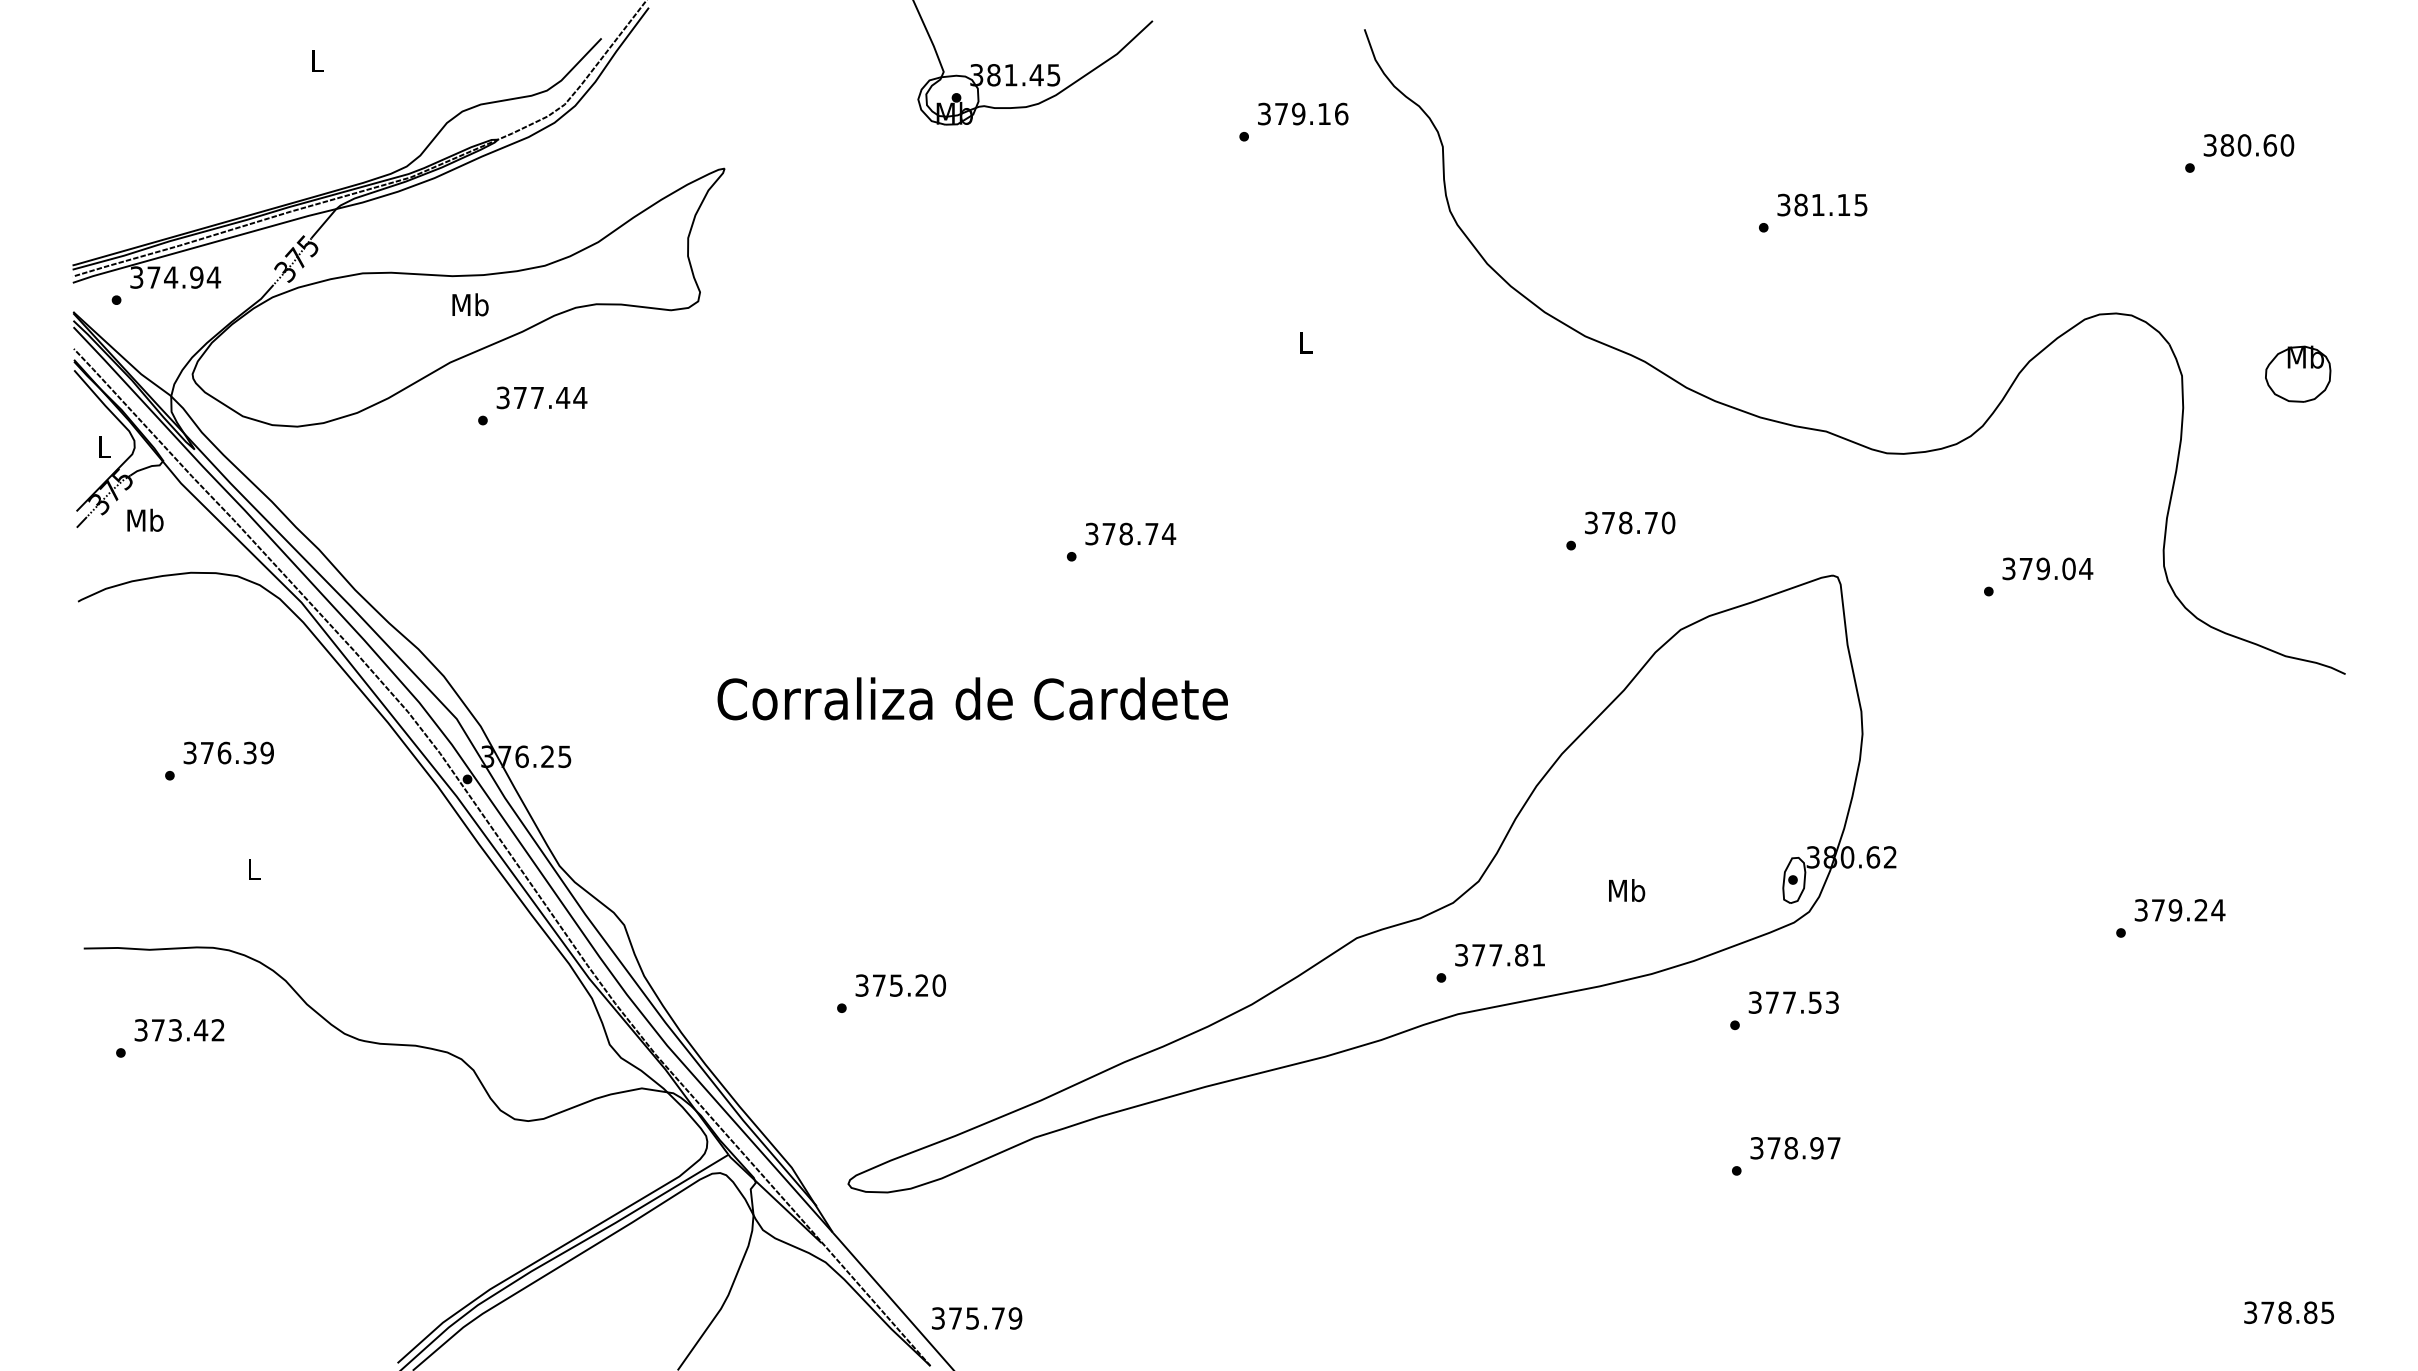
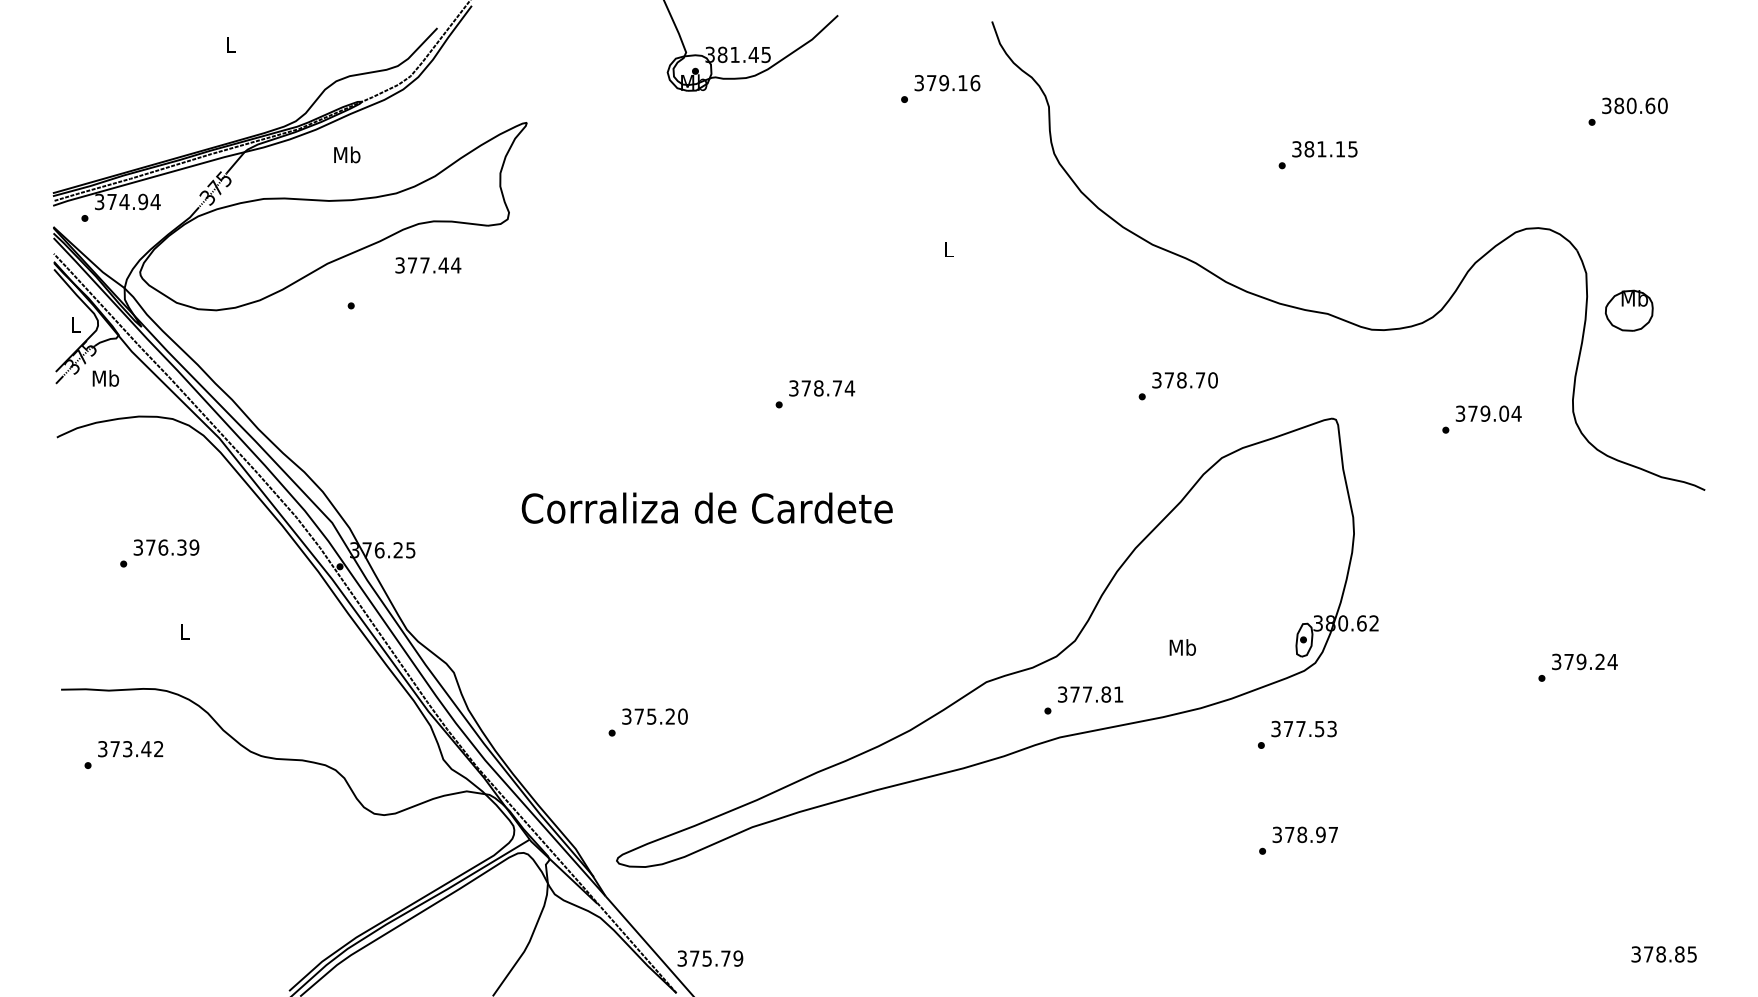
text: (470, 304) -> (347, 154), moved
part: (2298, 373) -> (1629, 310), moved
text: (541, 397) -> (427, 265), moved

